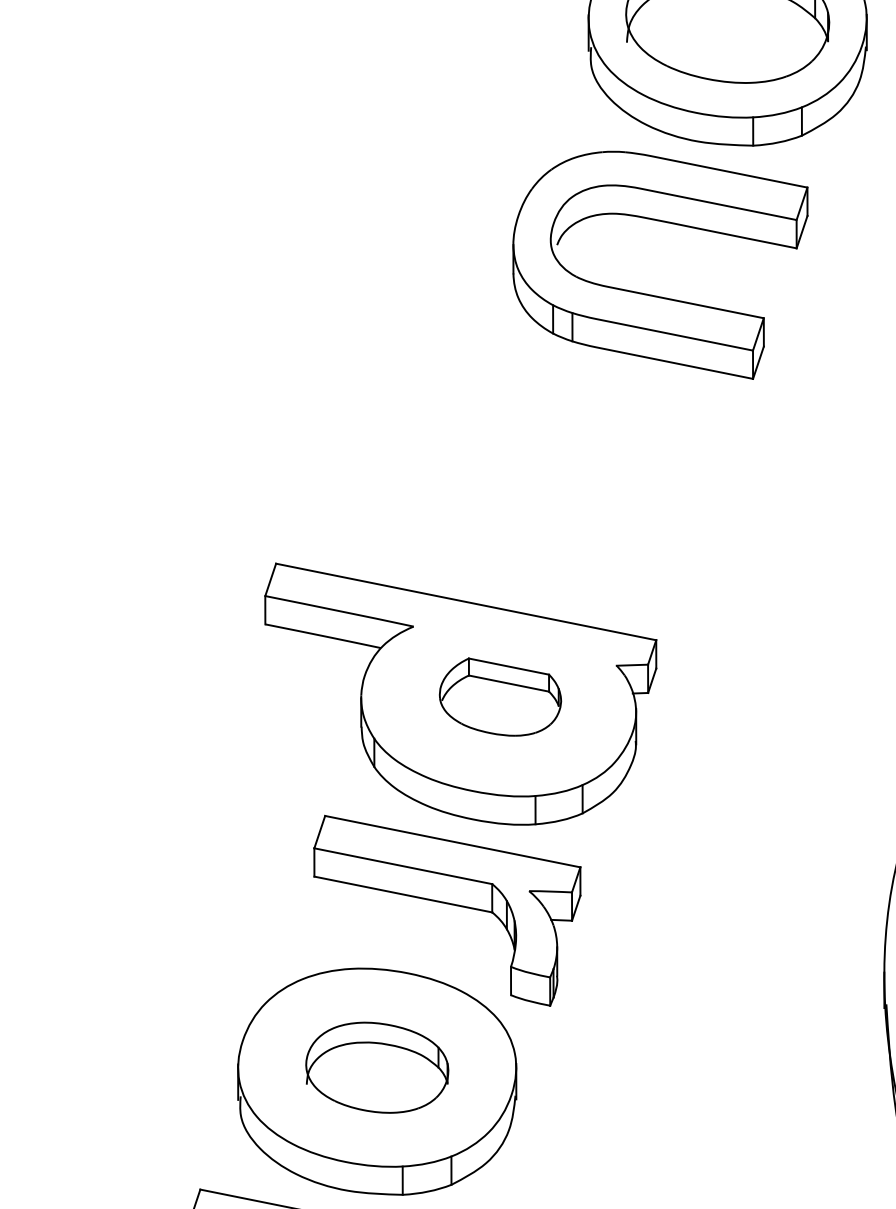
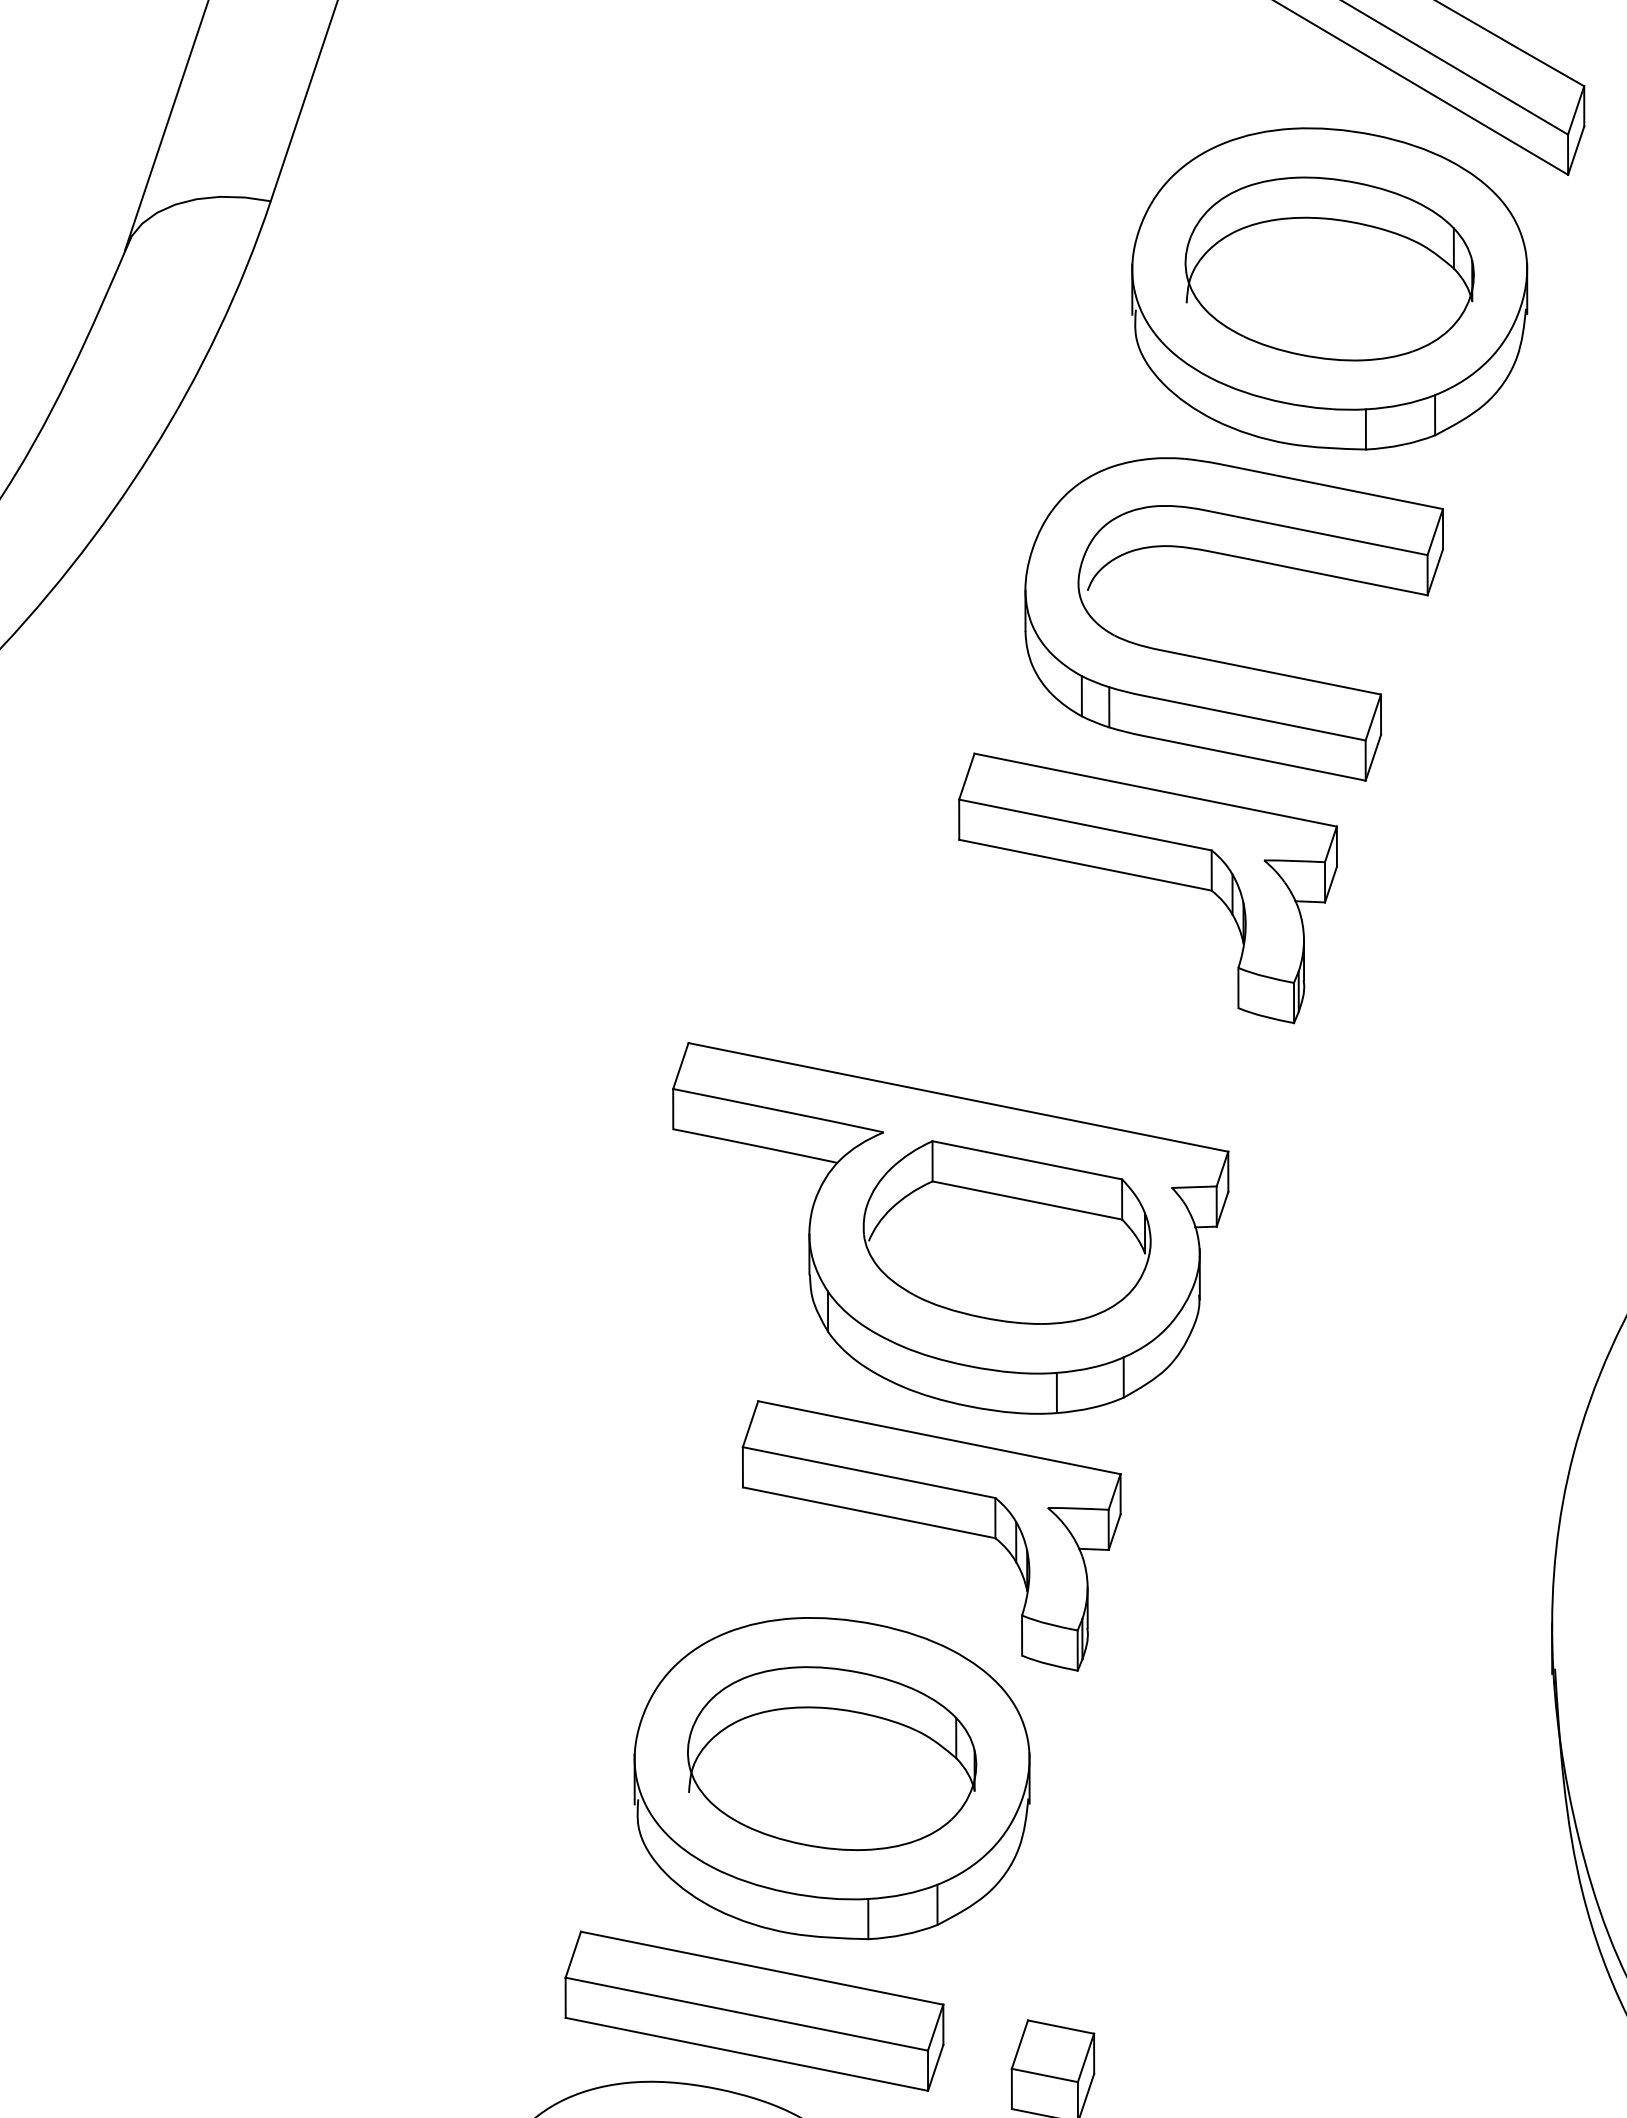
part: (601, 448) -> (1150, 879), added
part: (500, 697) -> (1006, 1232), size x1.67
part: (377, 1067) -> (832, 1758), size x1.43

